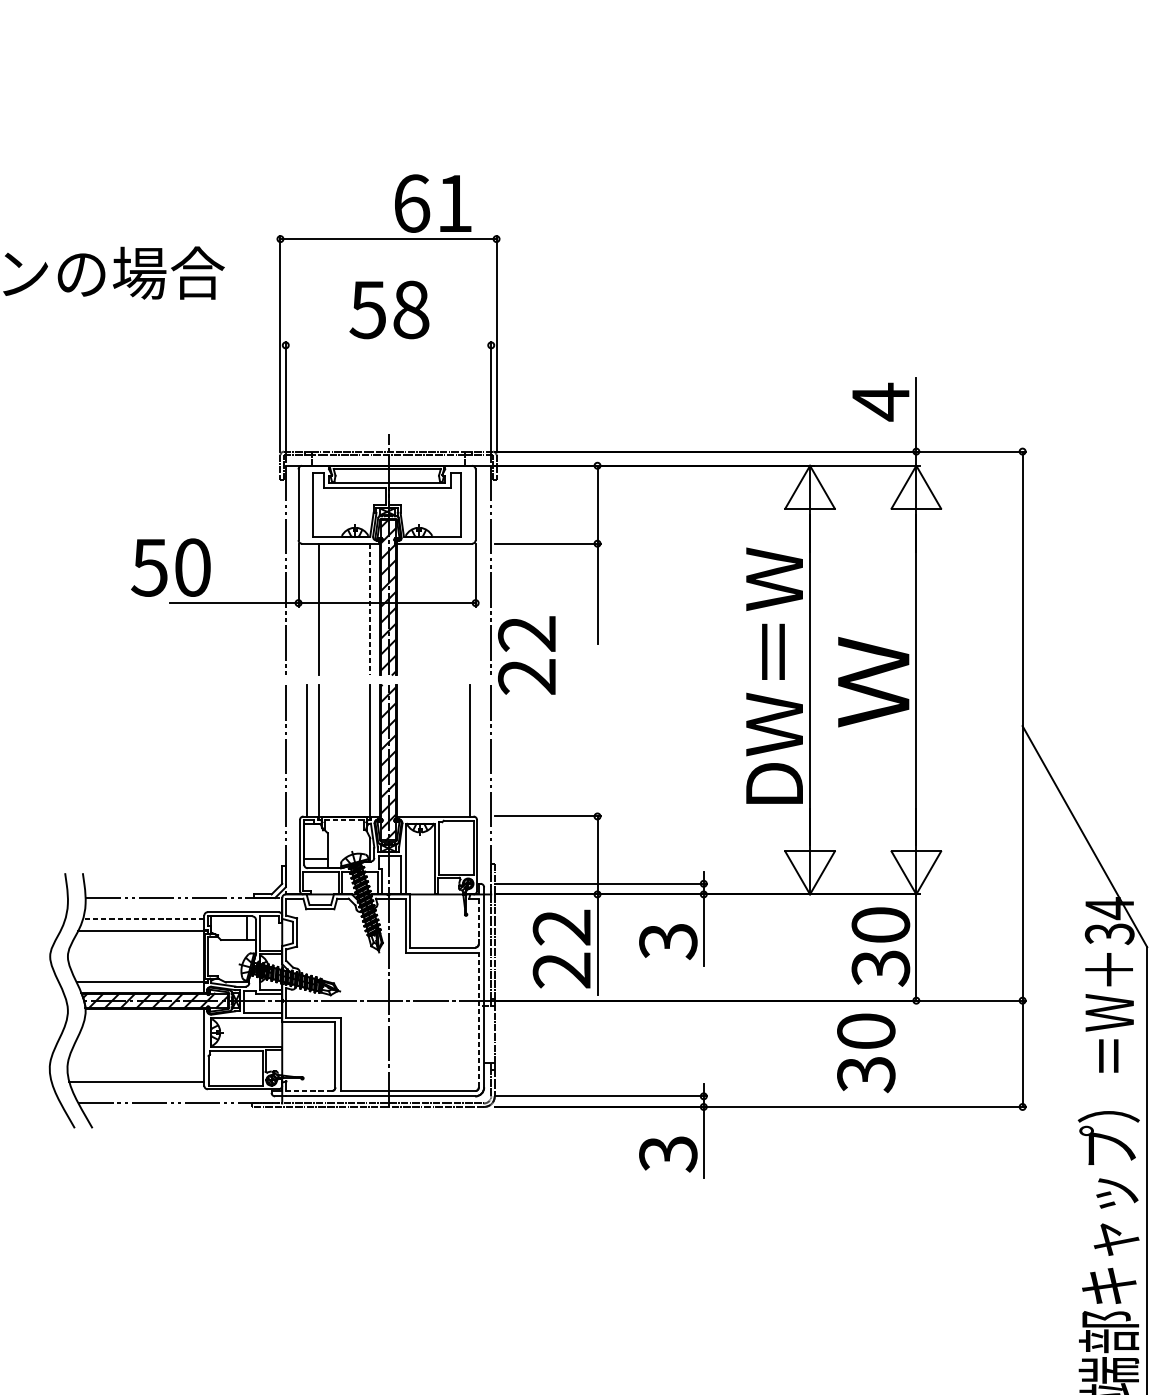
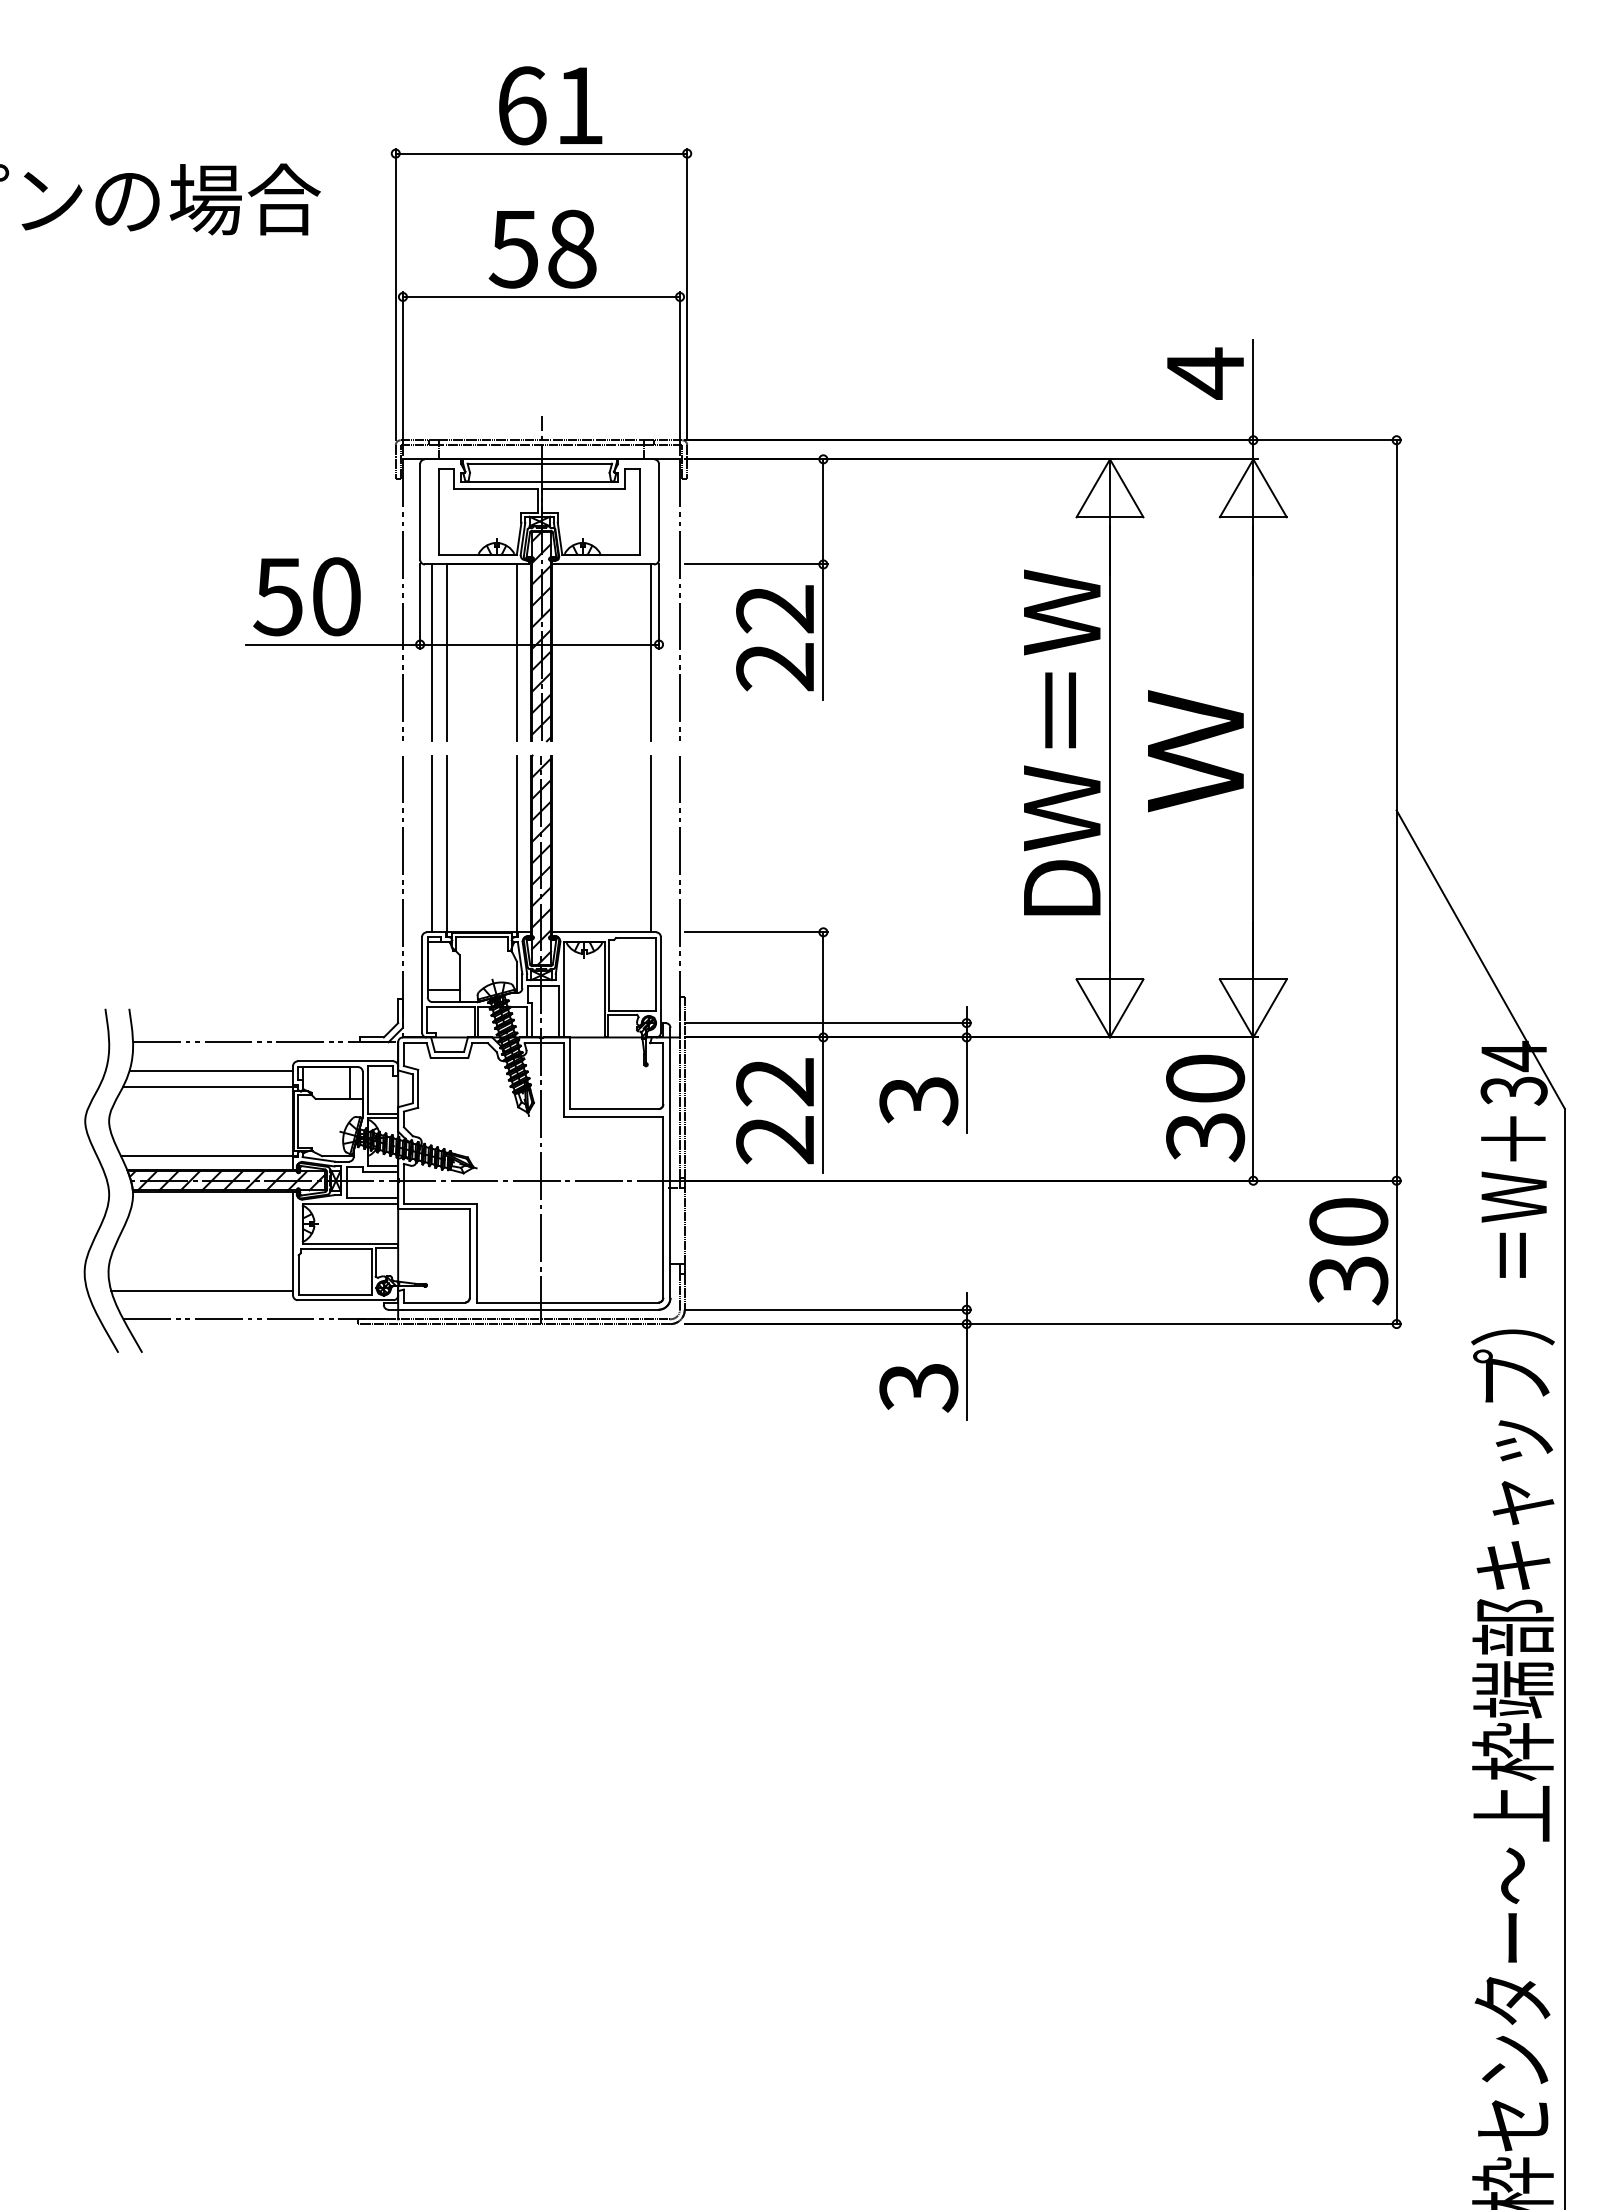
text: (433, 203) -> (550, 105), moved
line: (388, 345) -> (541, 296), added
text: (170, 567) -> (306, 596), moved
line: (306, 609) -> (431, 652), added
line: (369, 609) -> (516, 653), dashed -> solid
line: (470, 609) -> (651, 652), added
text: (526, 655) -> (774, 638), moved
line: (344, 820) -> (482, 937), dashed -> solid
line: (143, 918) -> (211, 1070), dashed -> solid
line: (478, 921) -> (663, 1073), dashed -> solid
line: (478, 1020) -> (663, 1207), dashed -> solid
text: (866, 1053) -> (1348, 1251), moved
line: (309, 1090) -> (434, 1302), dashed -> solid

